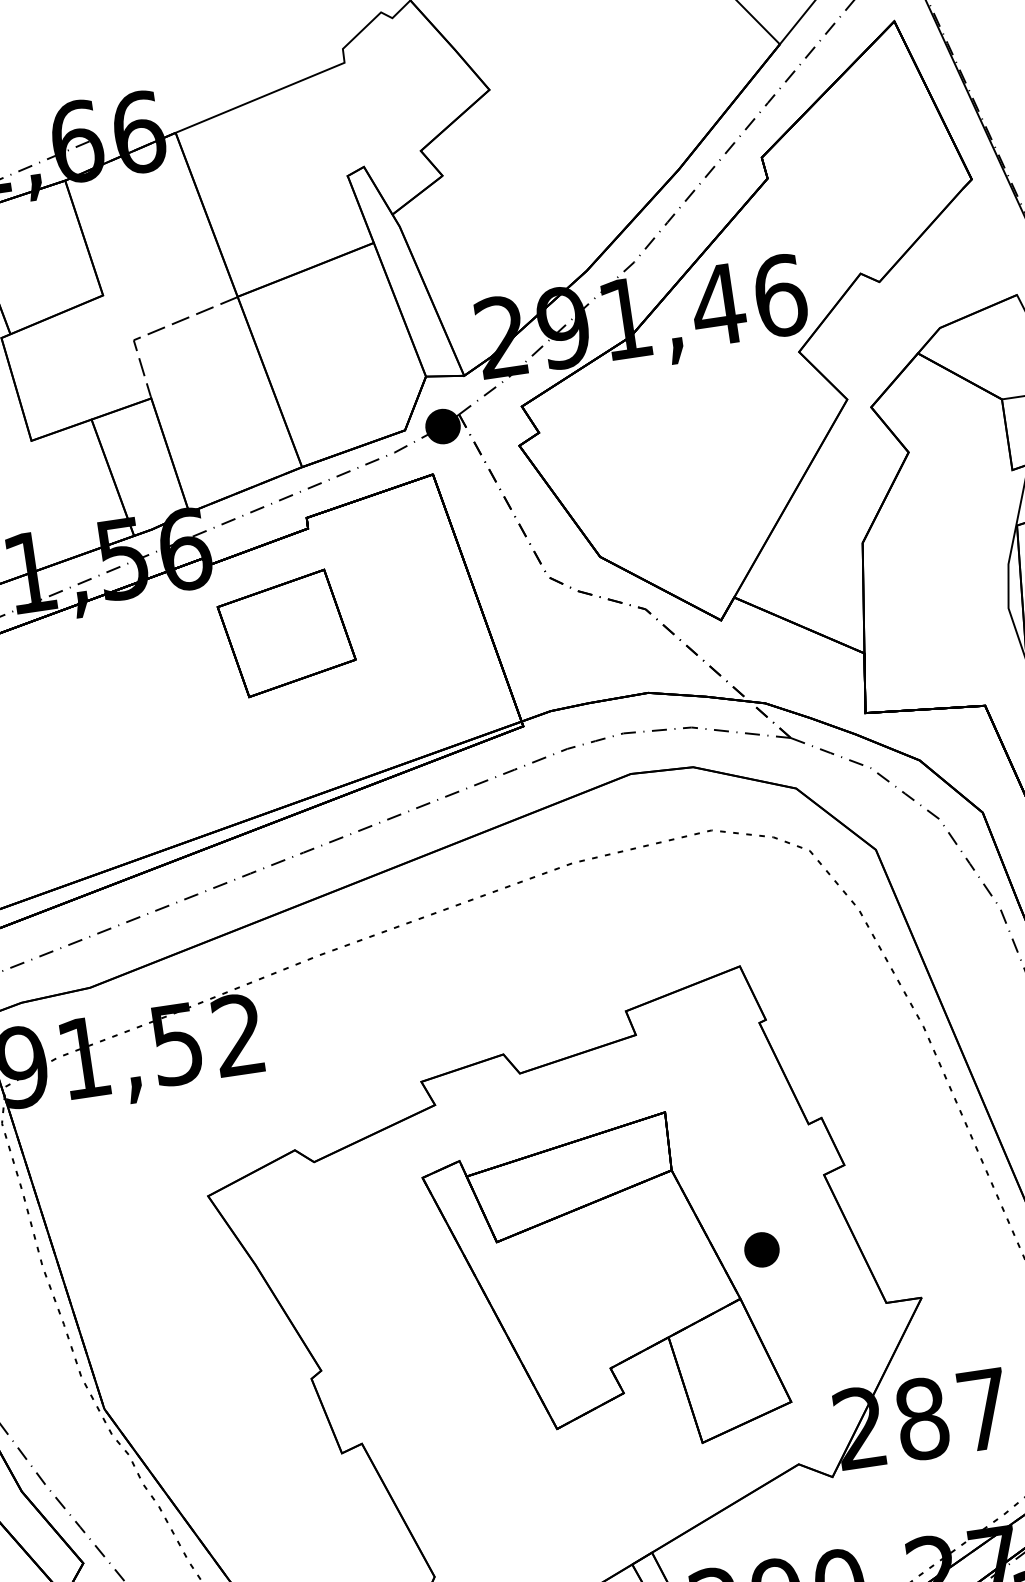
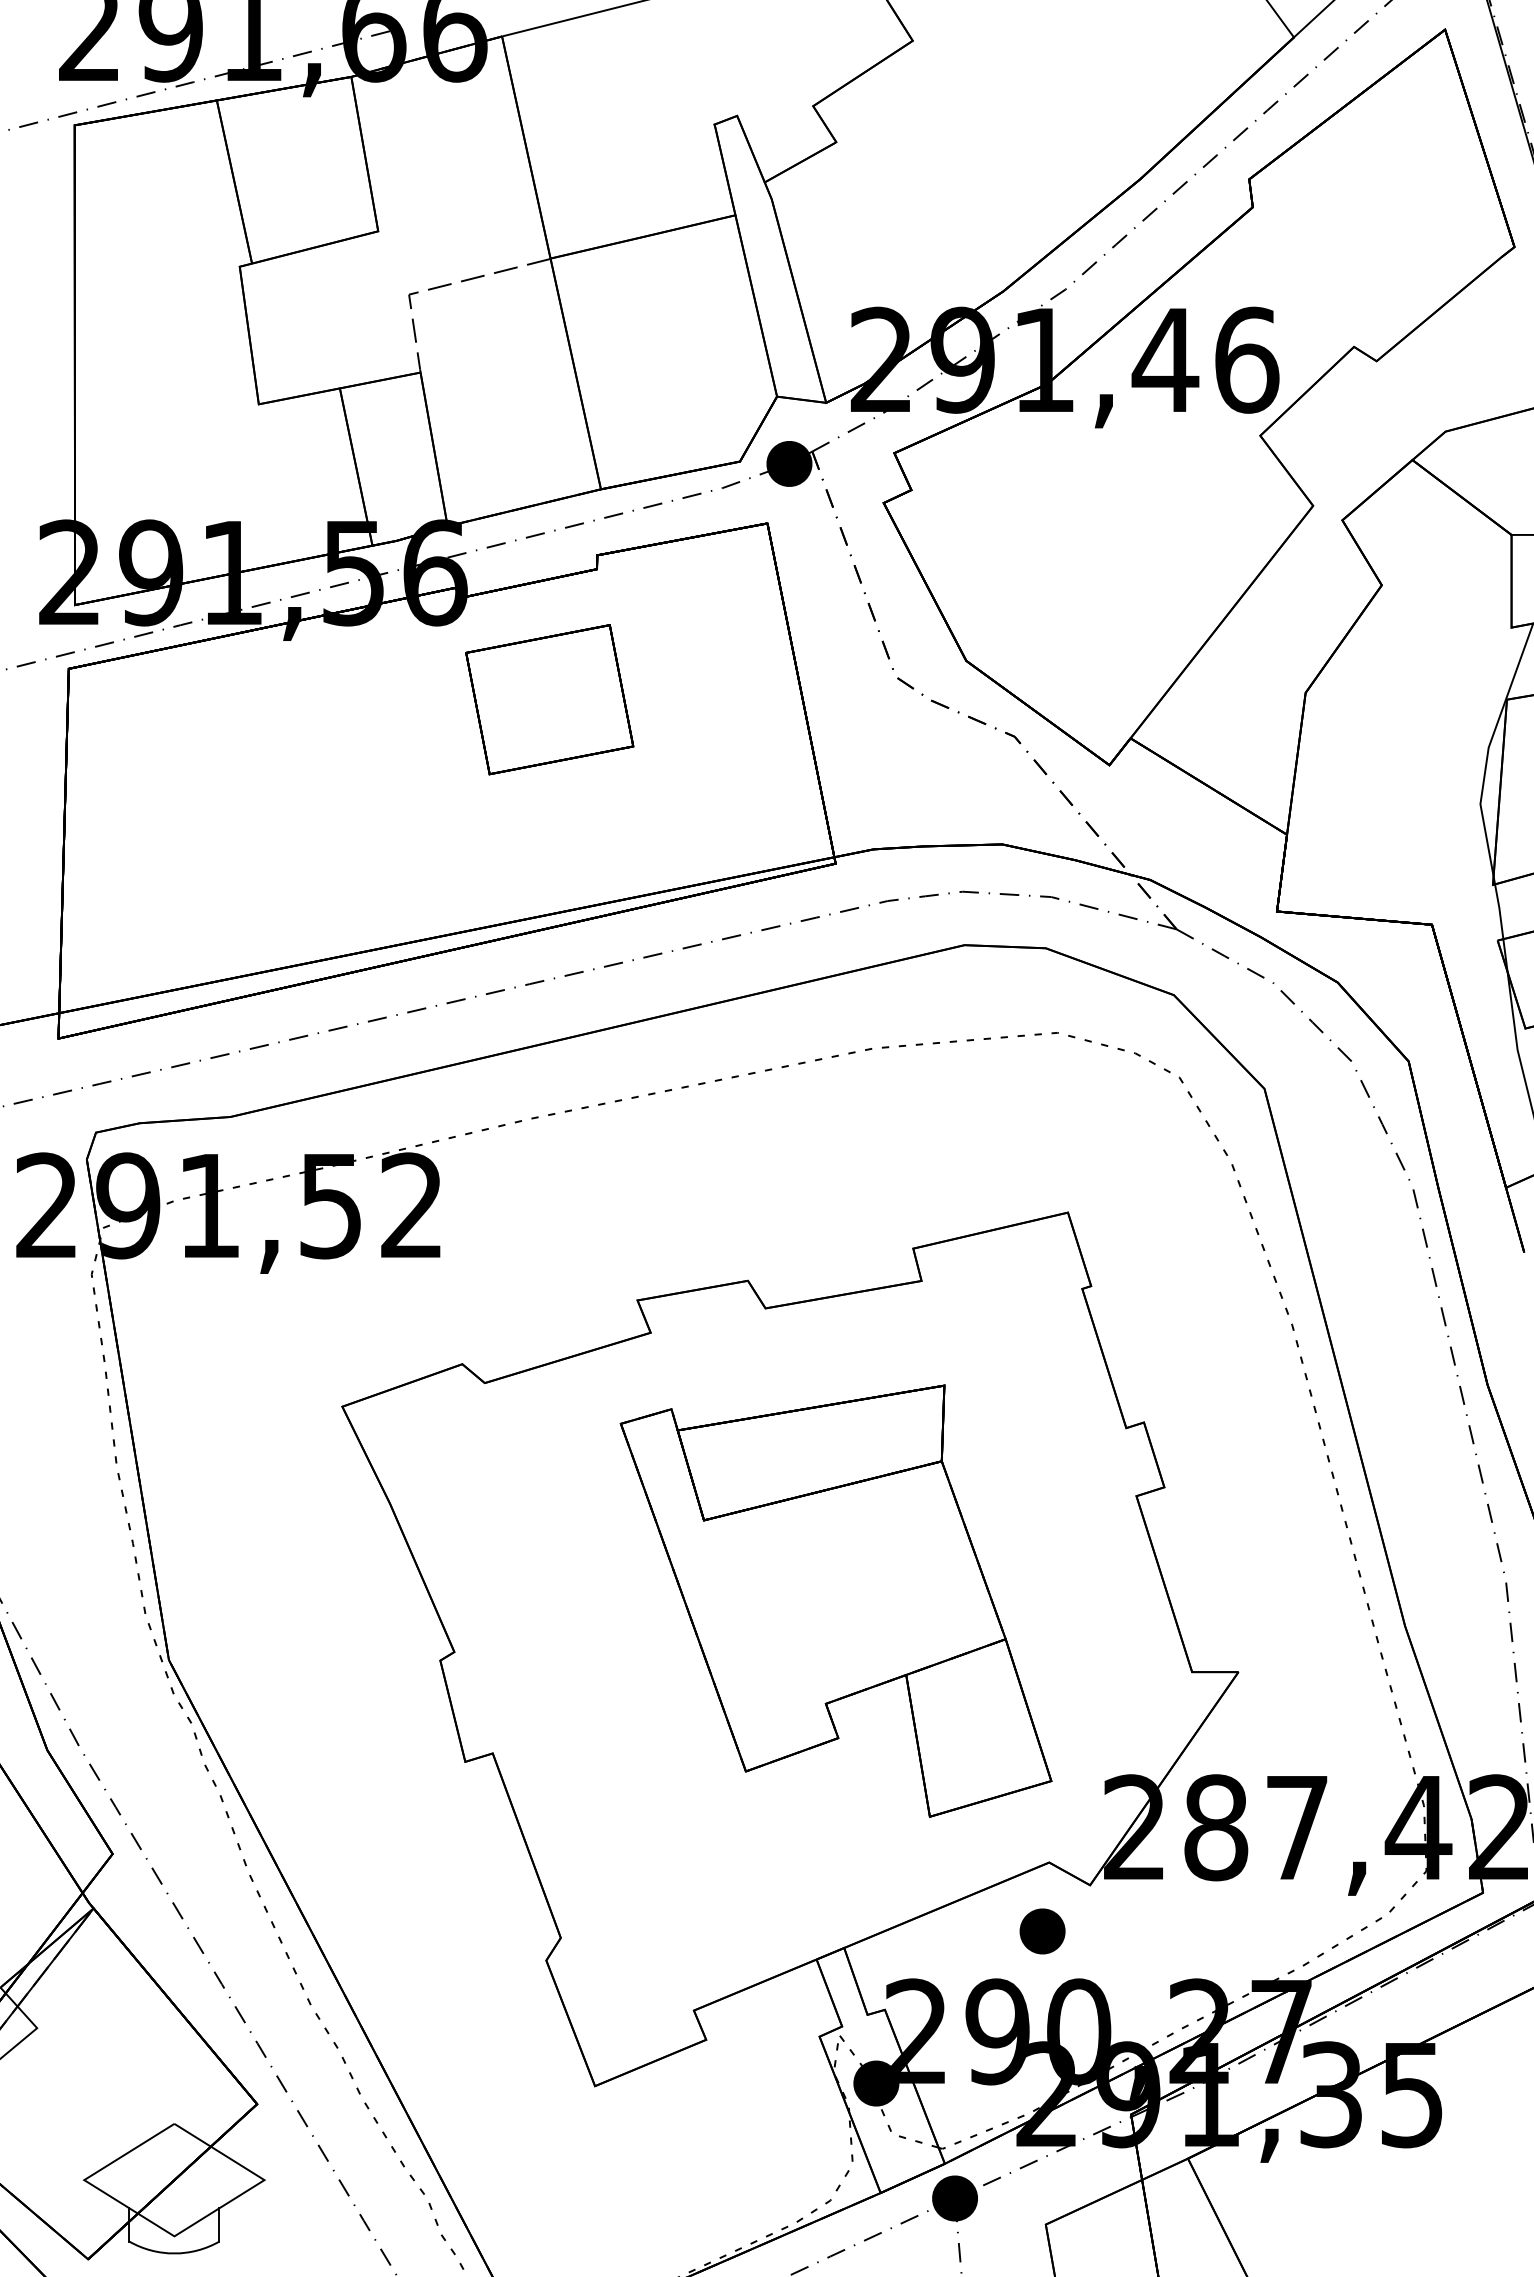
part: (761, 1249) -> (1042, 1931), moved

